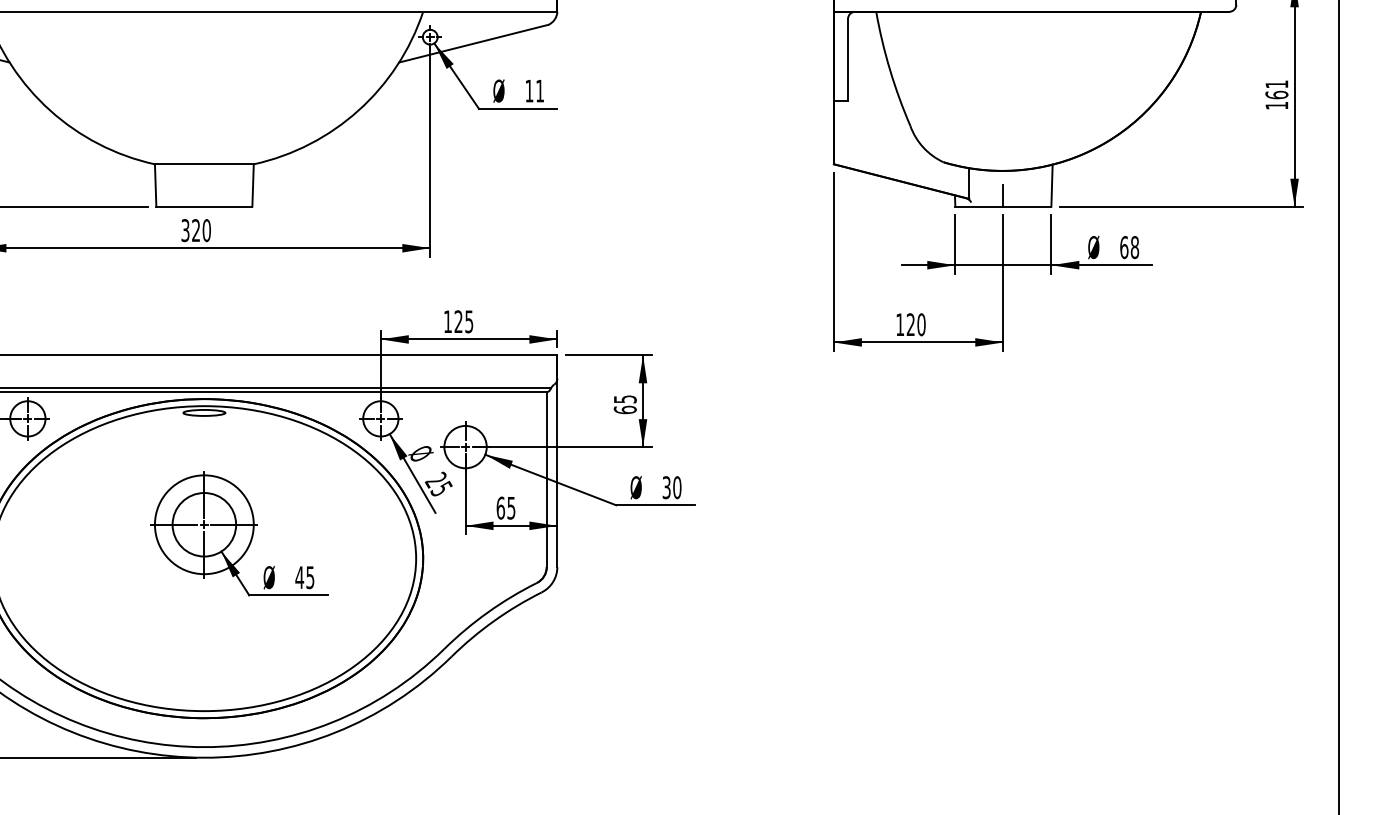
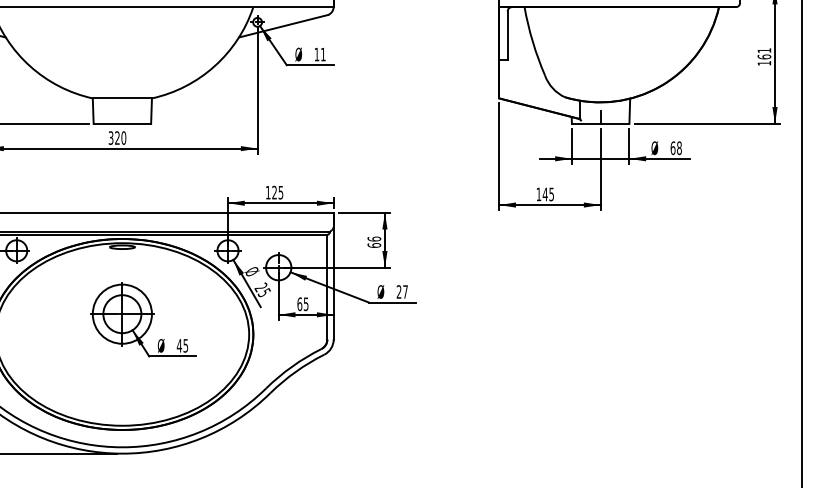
text: (916, 324) -> (548, 194), 120 -> 145
text: (625, 398) -> (374, 238), 65 -> 66
text: (670, 486) -> (401, 291), 30 -> 27

